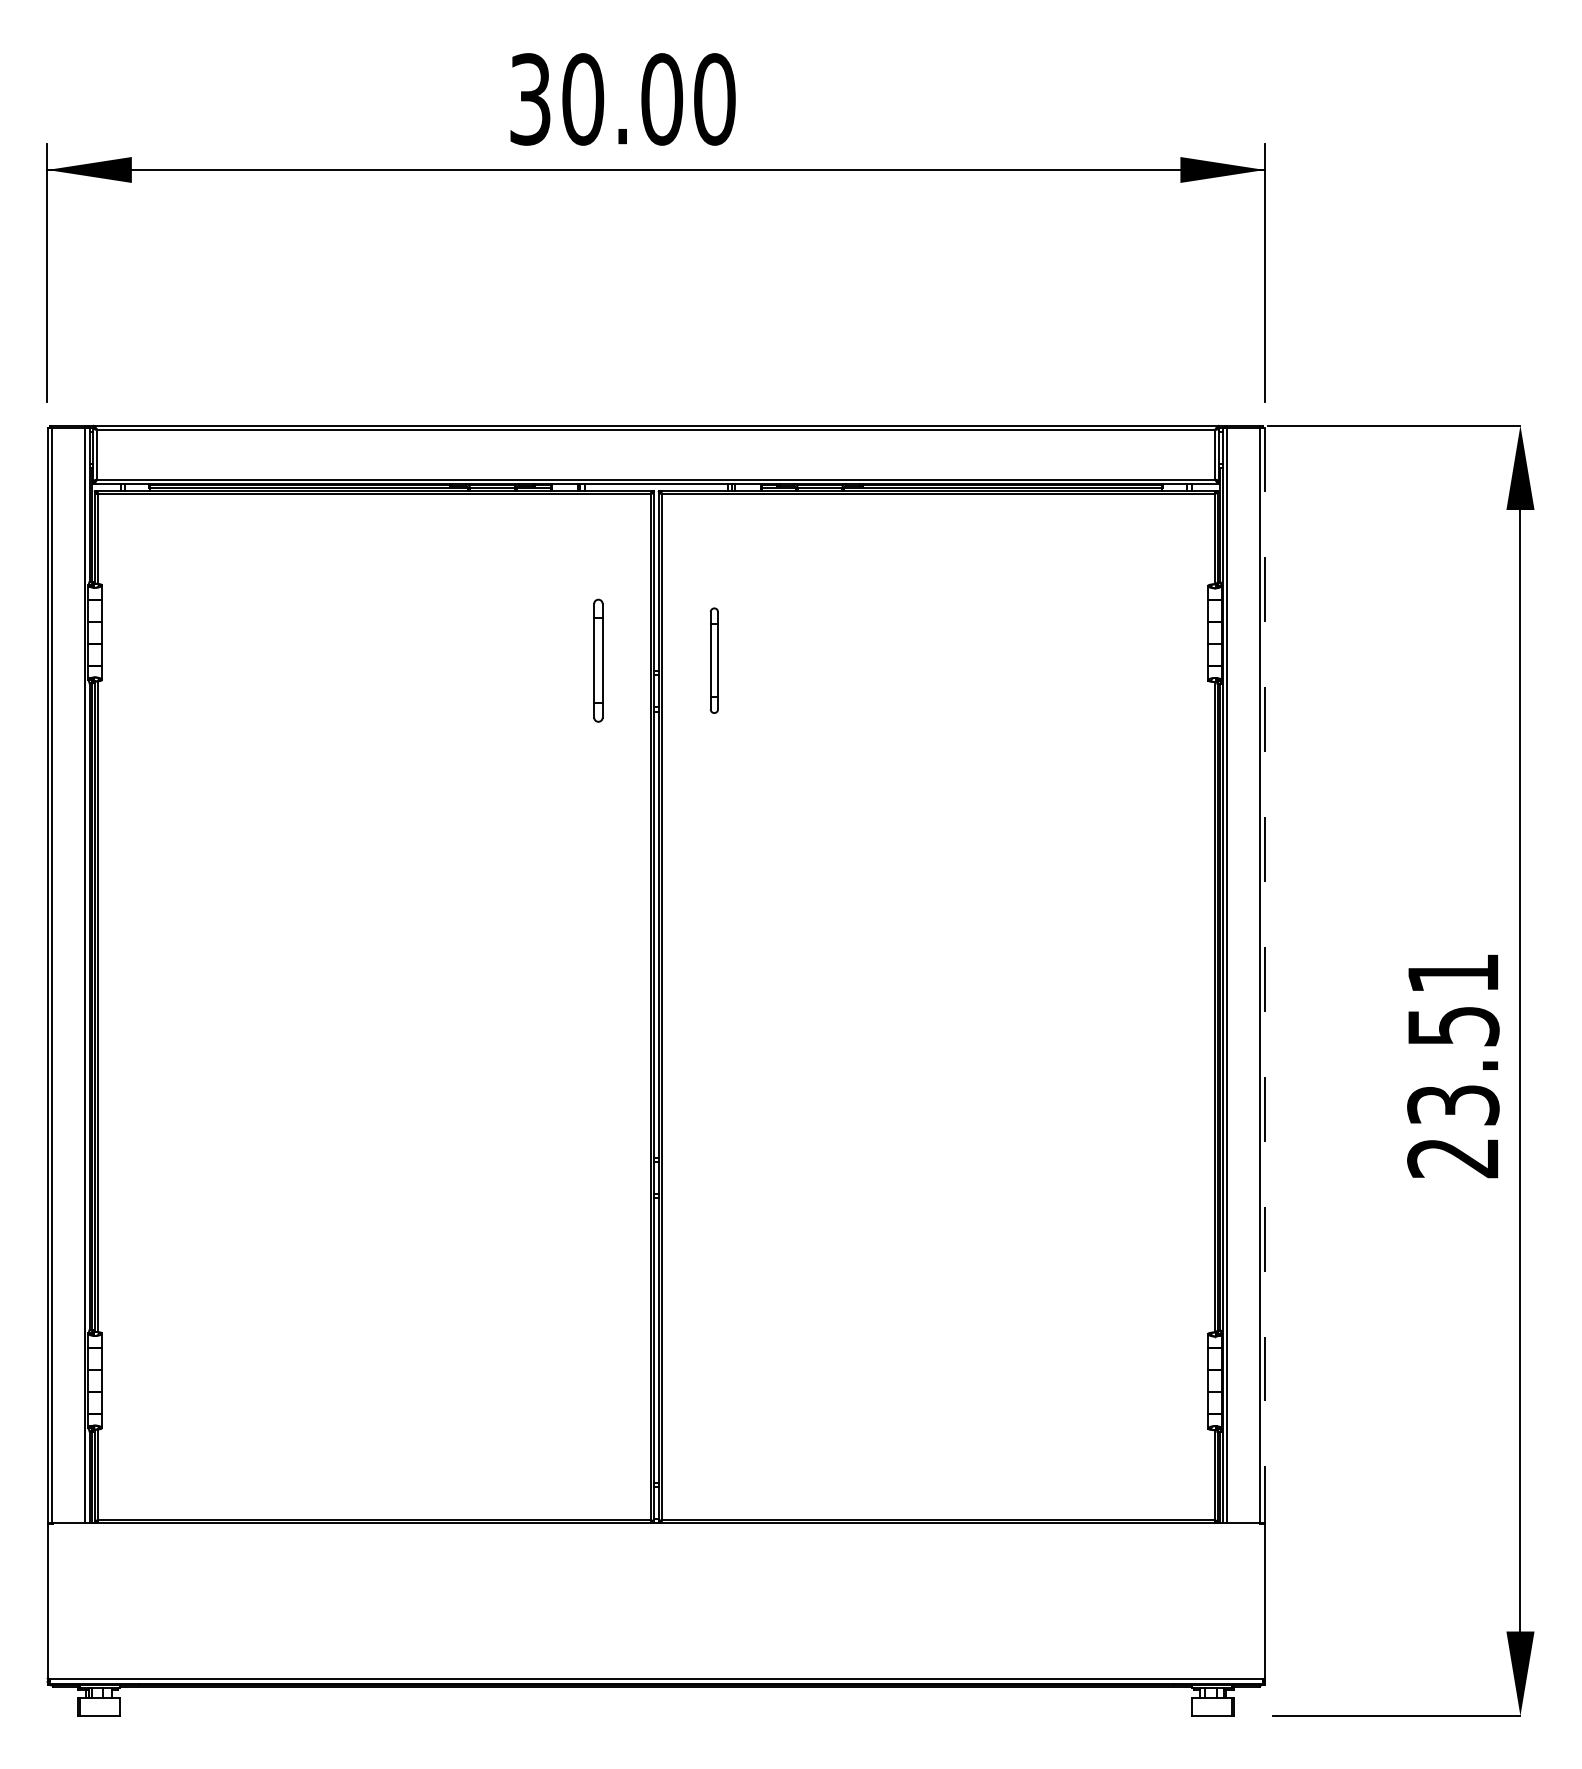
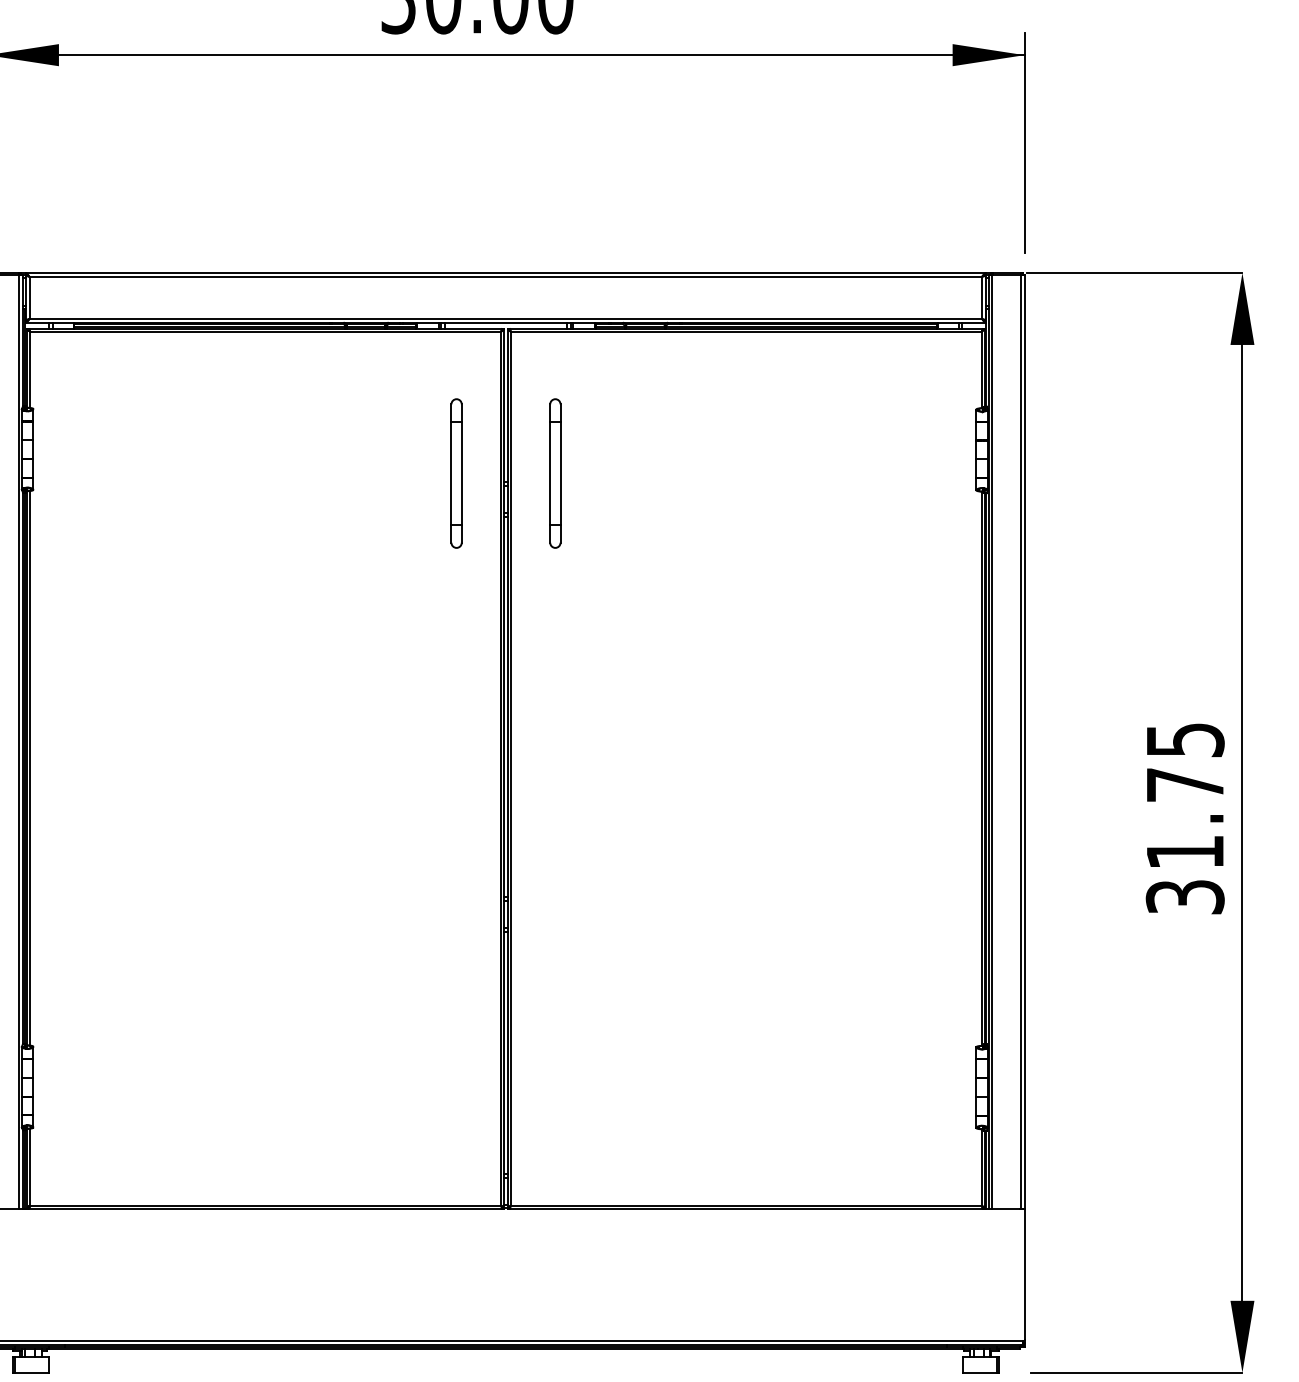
part: (598, 660) -> (456, 473), size x1.43
part: (714, 660) -> (555, 473), size x1.67
line: (1264, 975) -> (1024, 741), dashed -> solid
text: (1453, 1066) -> (1185, 819), 23.51 -> 31.75

